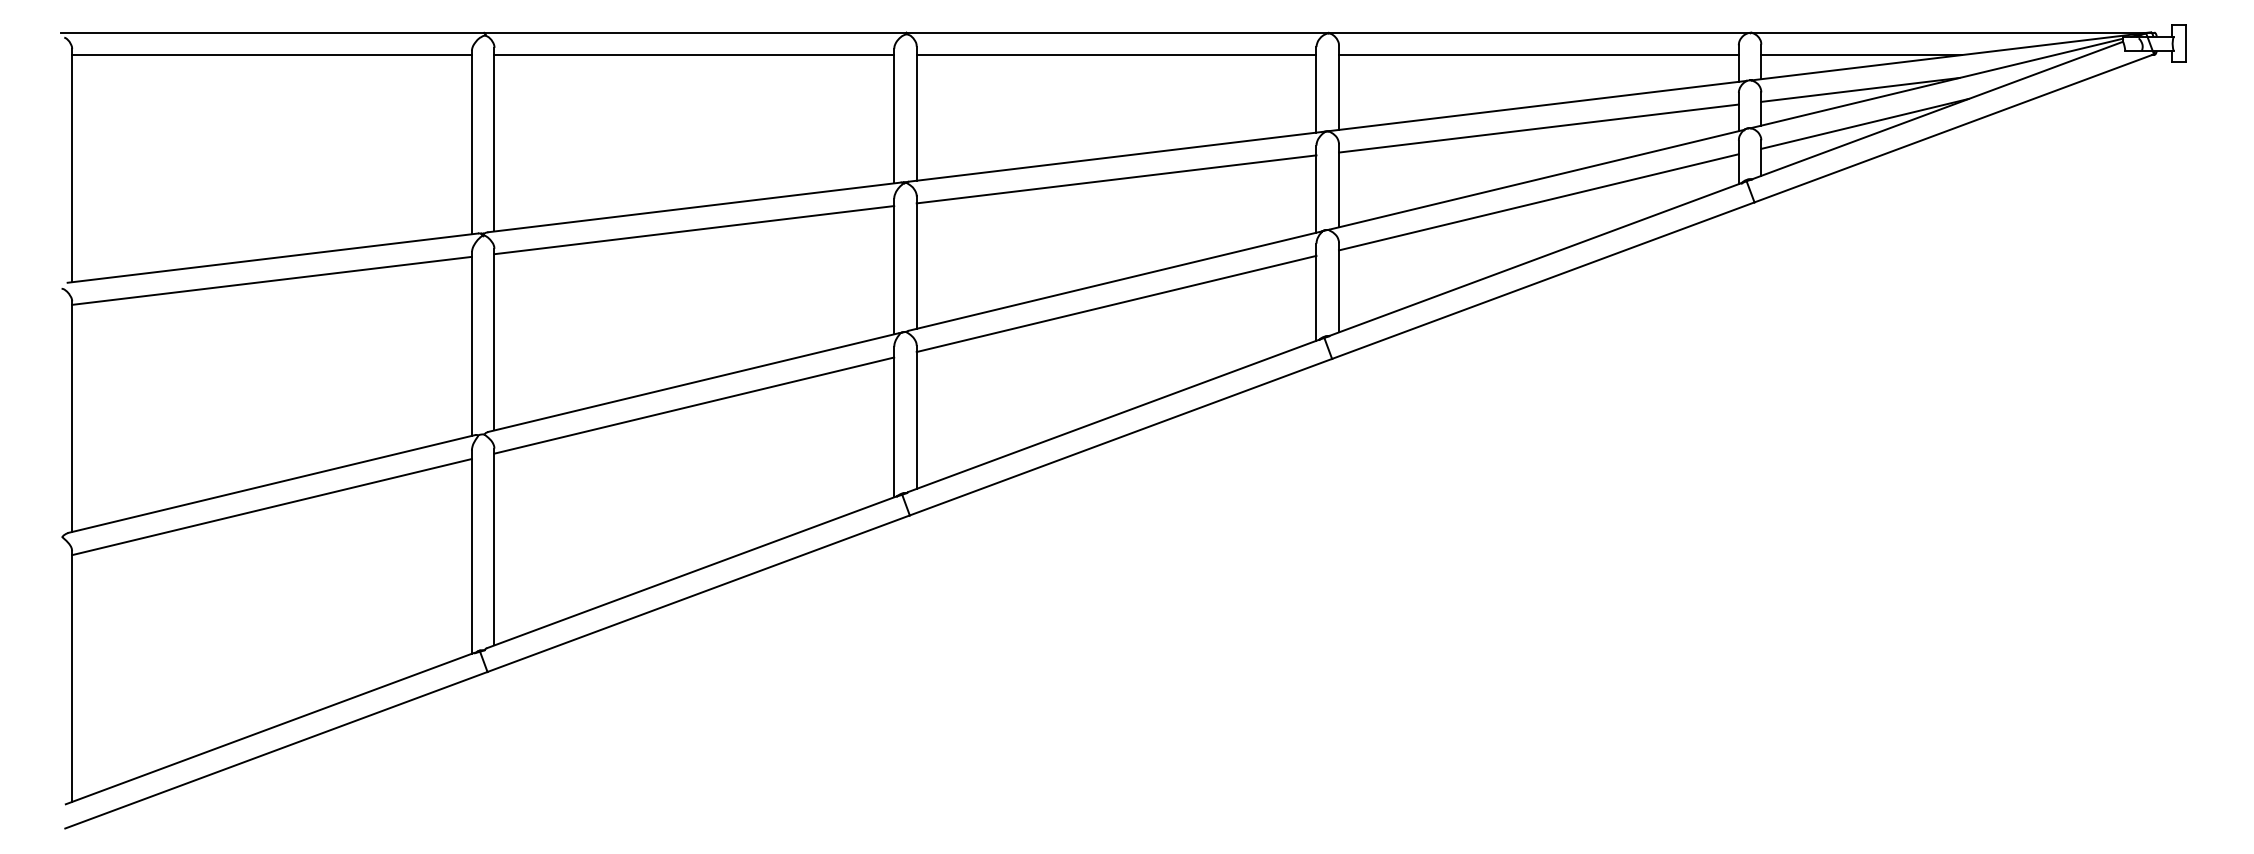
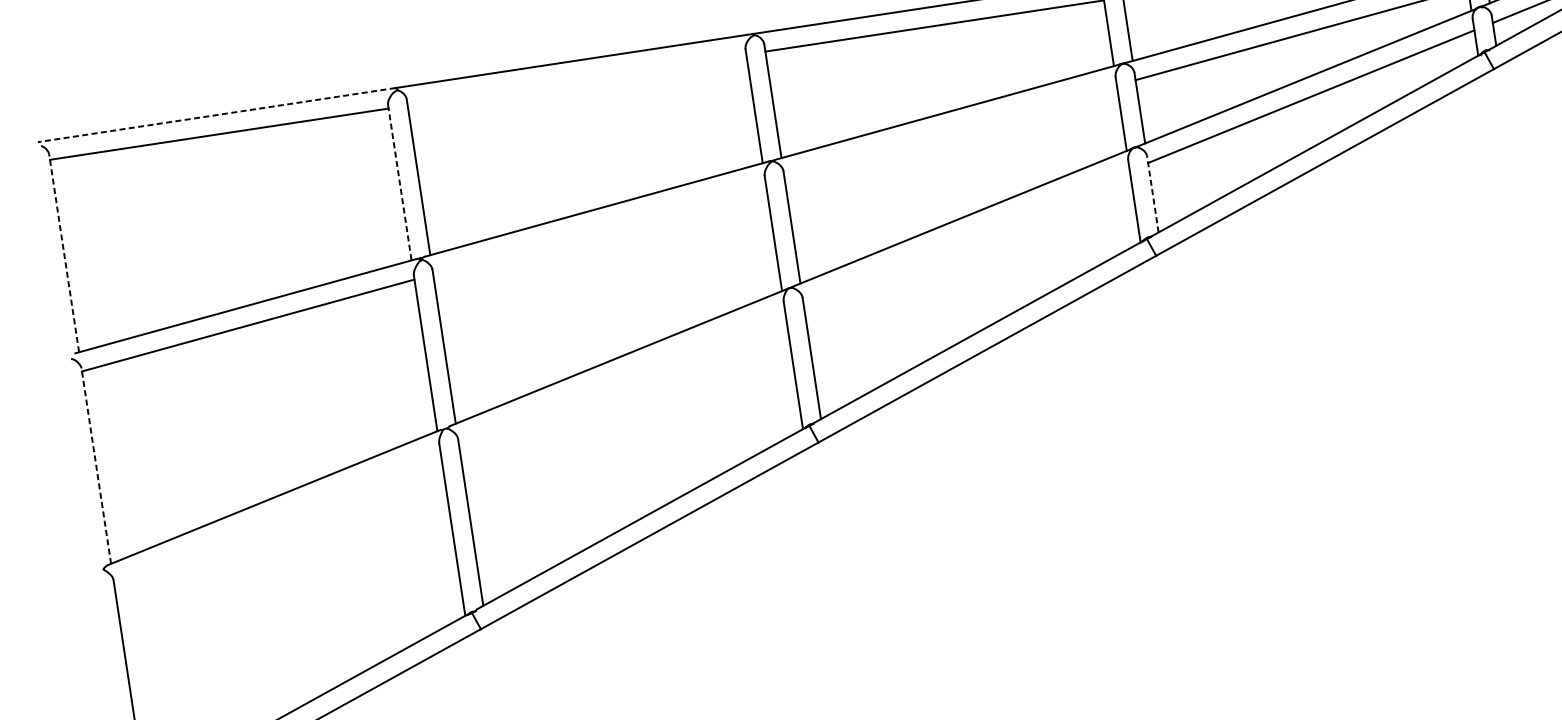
line: (271, 32) -> (215, 115), solid -> dashed
line: (694, 55) -> (577, 80), removed
line: (471, 142) -> (399, 182), solid -> dashed
line: (72, 165) -> (64, 253), solid -> dashed
line: (1116, 179) -> (950, 131), removed
line: (694, 230) -> (599, 228), removed
line: (1339, 287) -> (1153, 194), solid -> dashed
line: (1116, 303) -> (966, 236), removed
line: (694, 405) -> (622, 376), removed
line: (72, 416) -> (96, 465), solid -> dashed
line: (271, 507) -> (276, 517), removed

